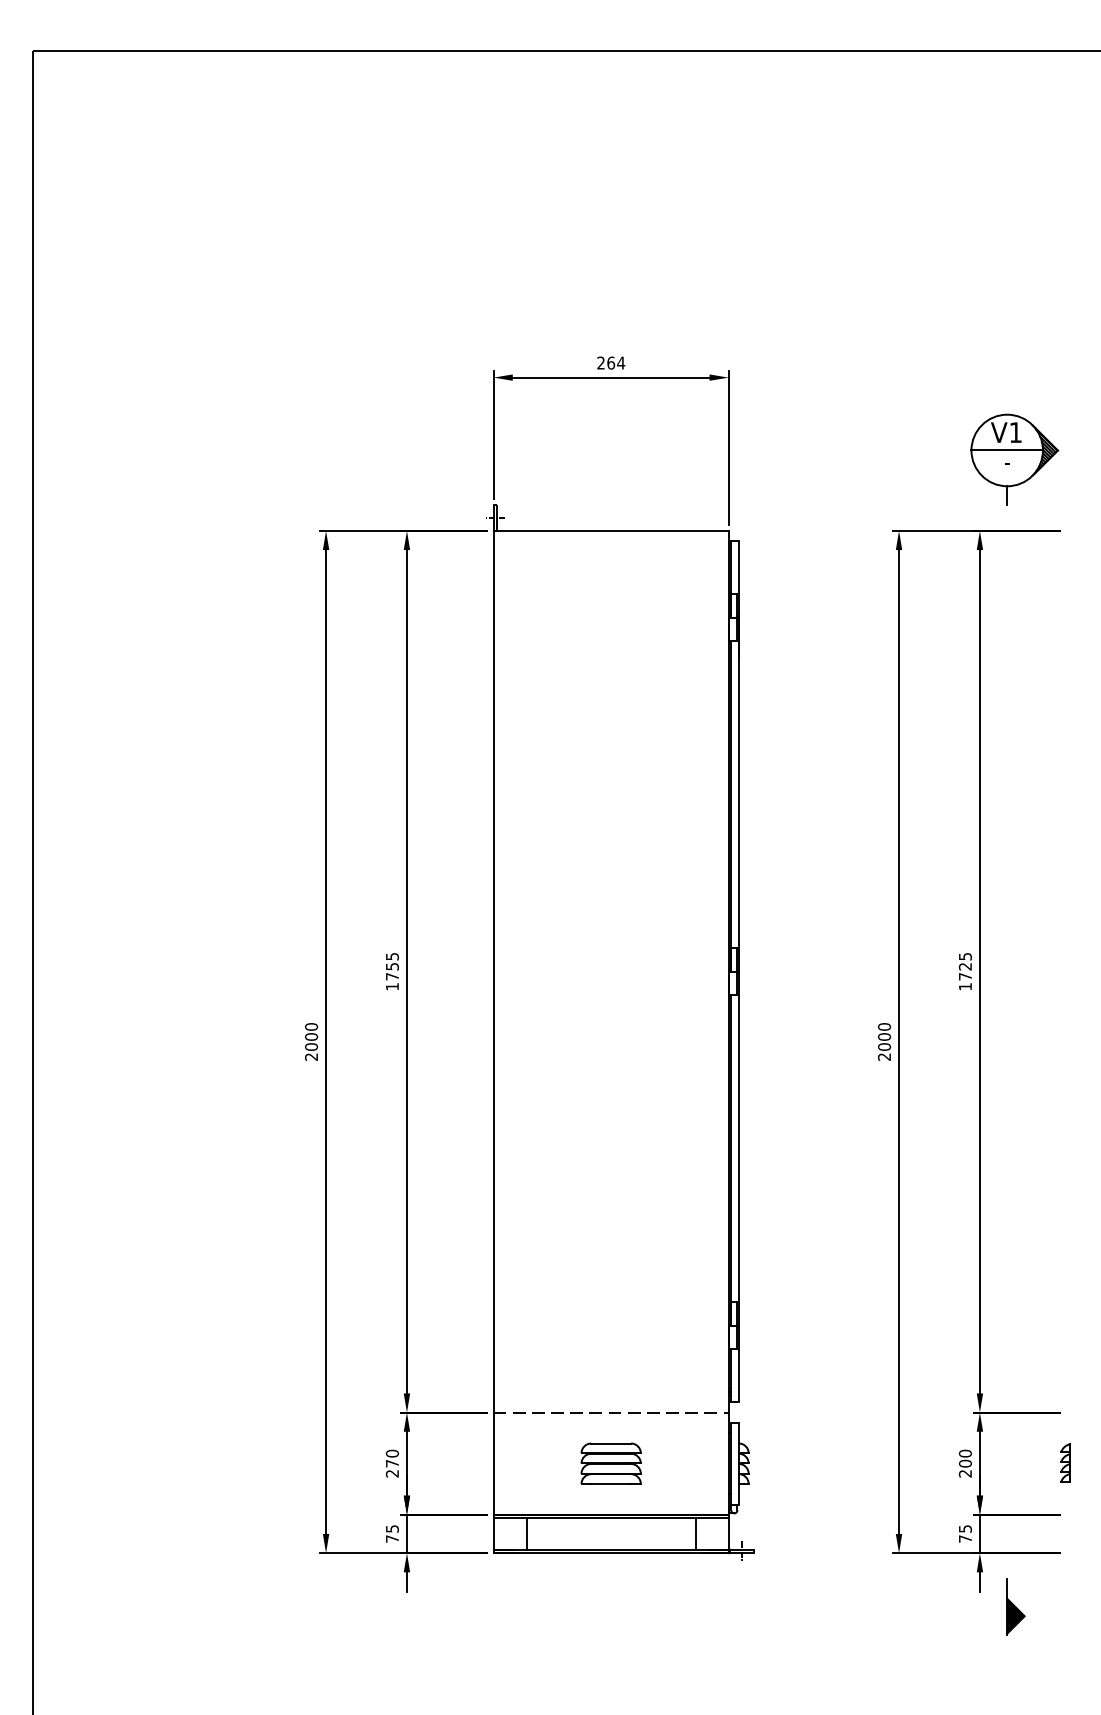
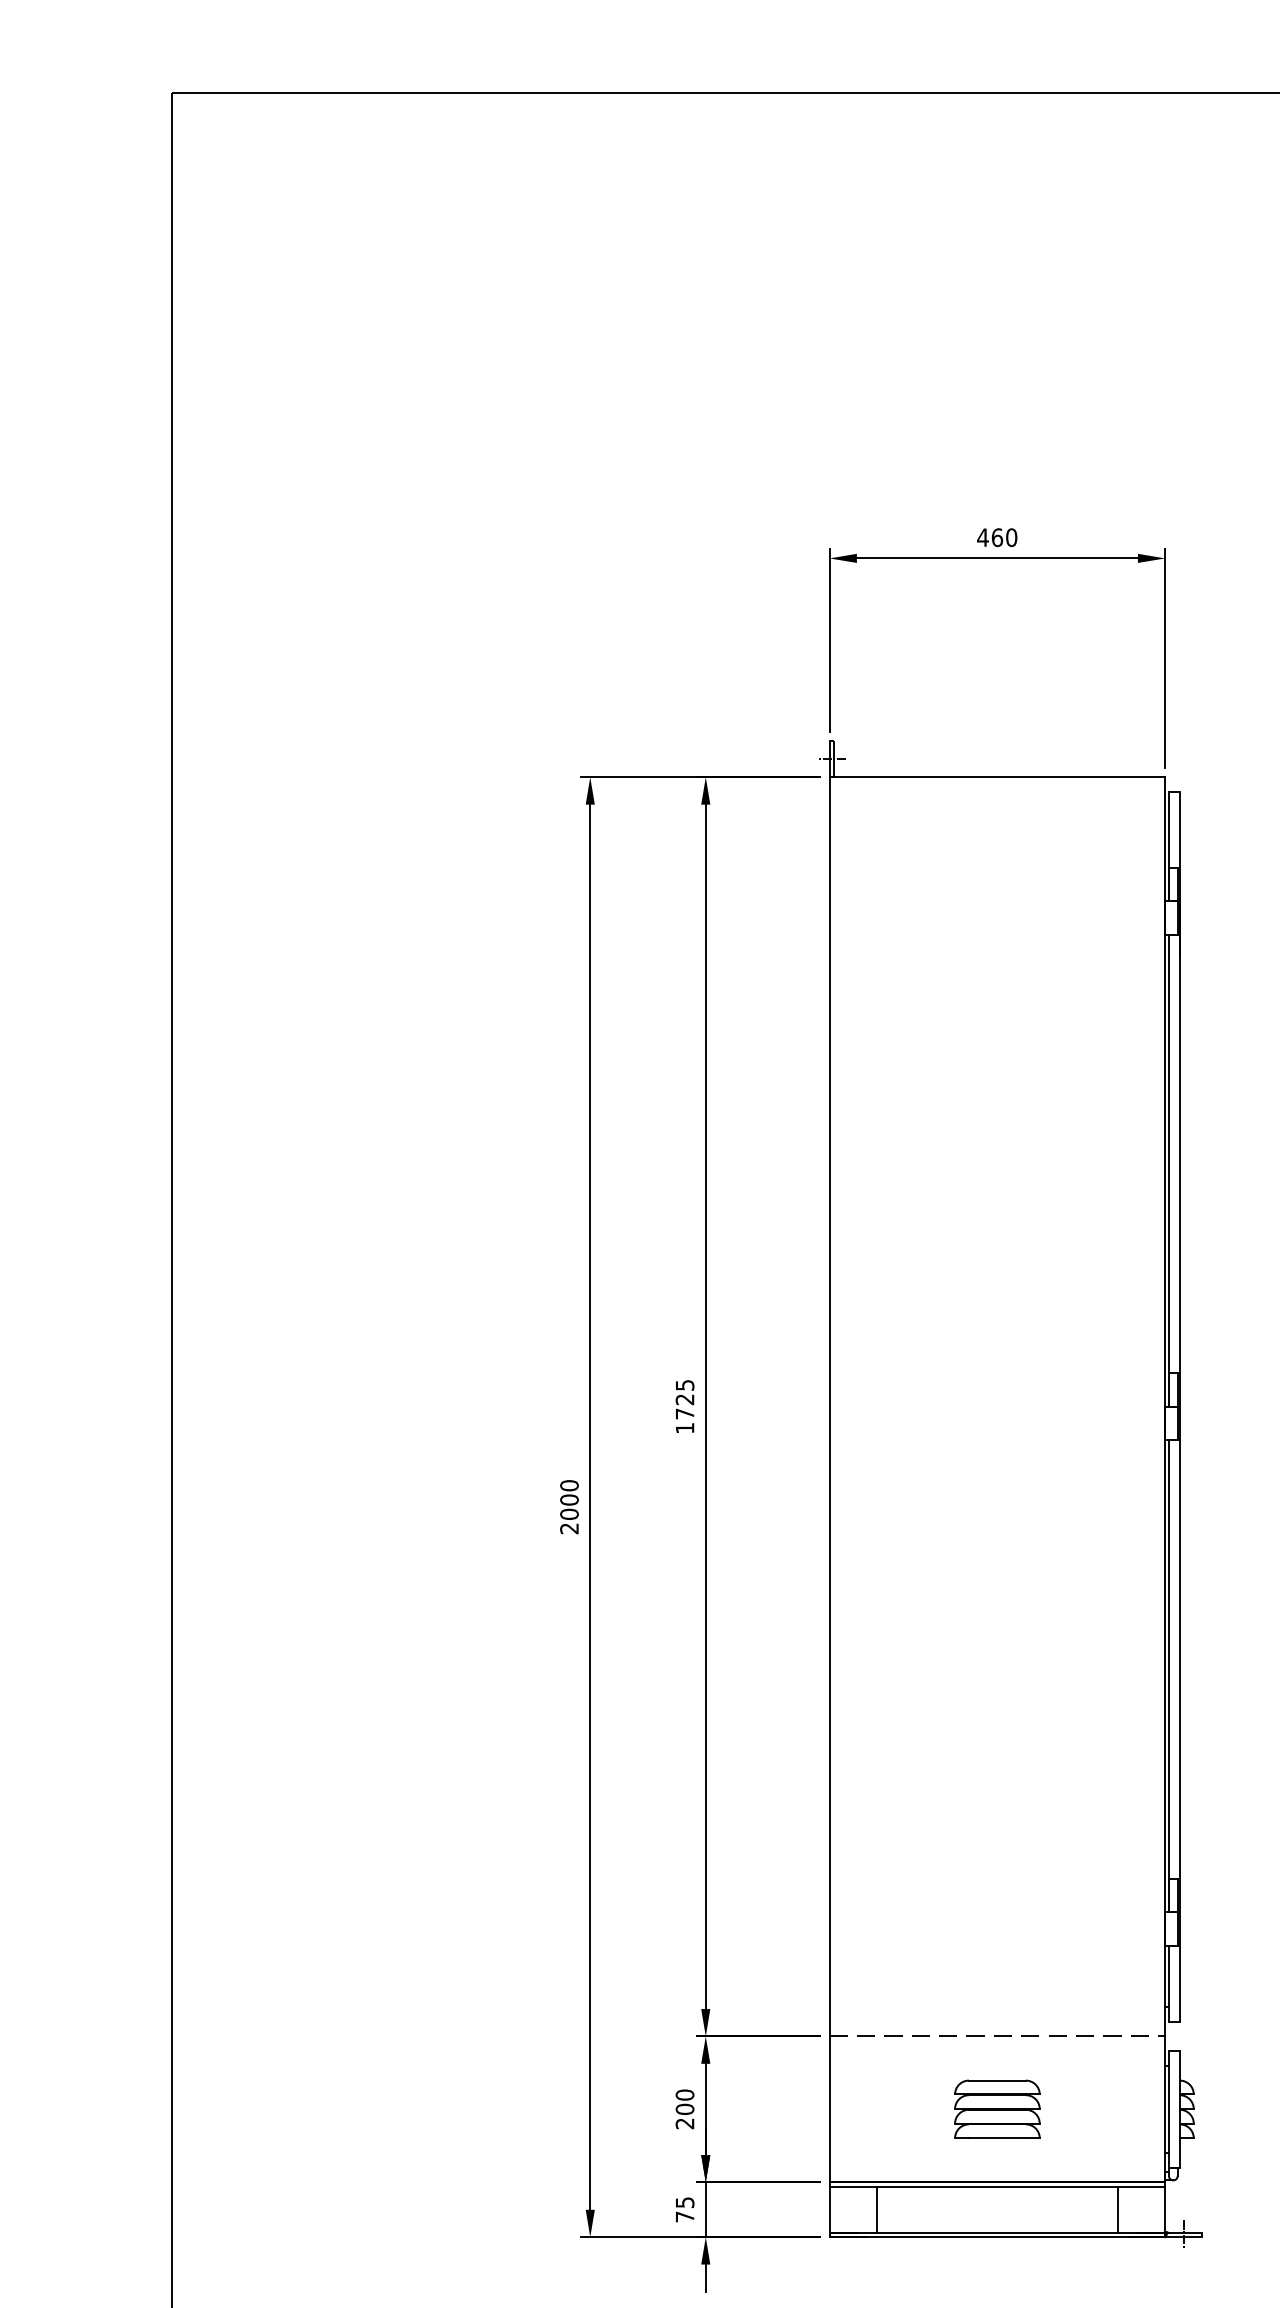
text: (611, 362) -> (997, 536), 264 -> 460
text: (391, 966) -> (683, 1399), 1755 -> 1725
text: (391, 1463) -> (683, 2109), 270 -> 200

